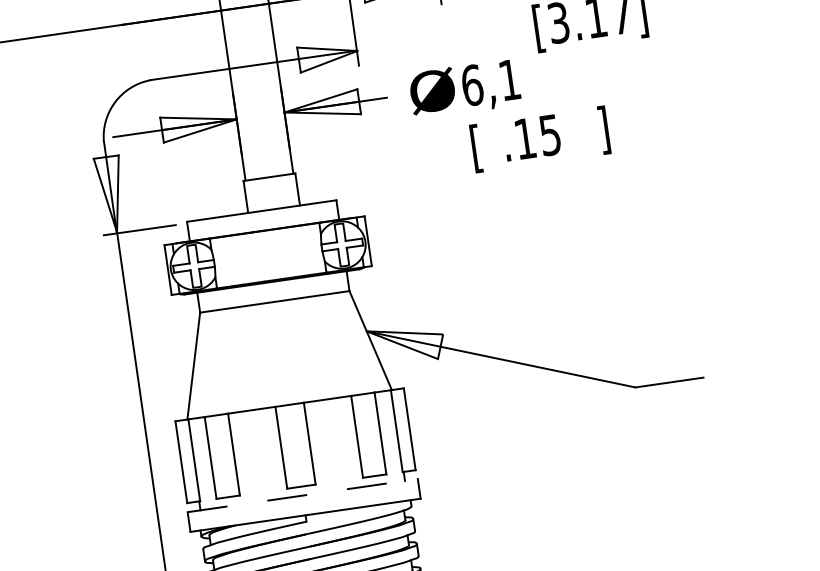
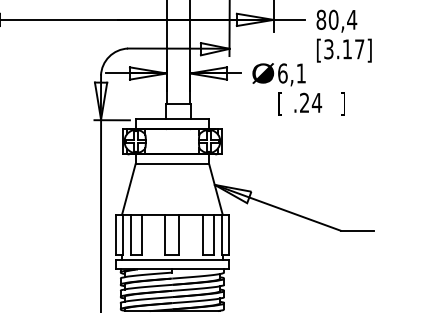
text: (538, 135) -> (311, 102), .15 -> .24
line: (302, 495) -> (172, 259), dashed -> solid

